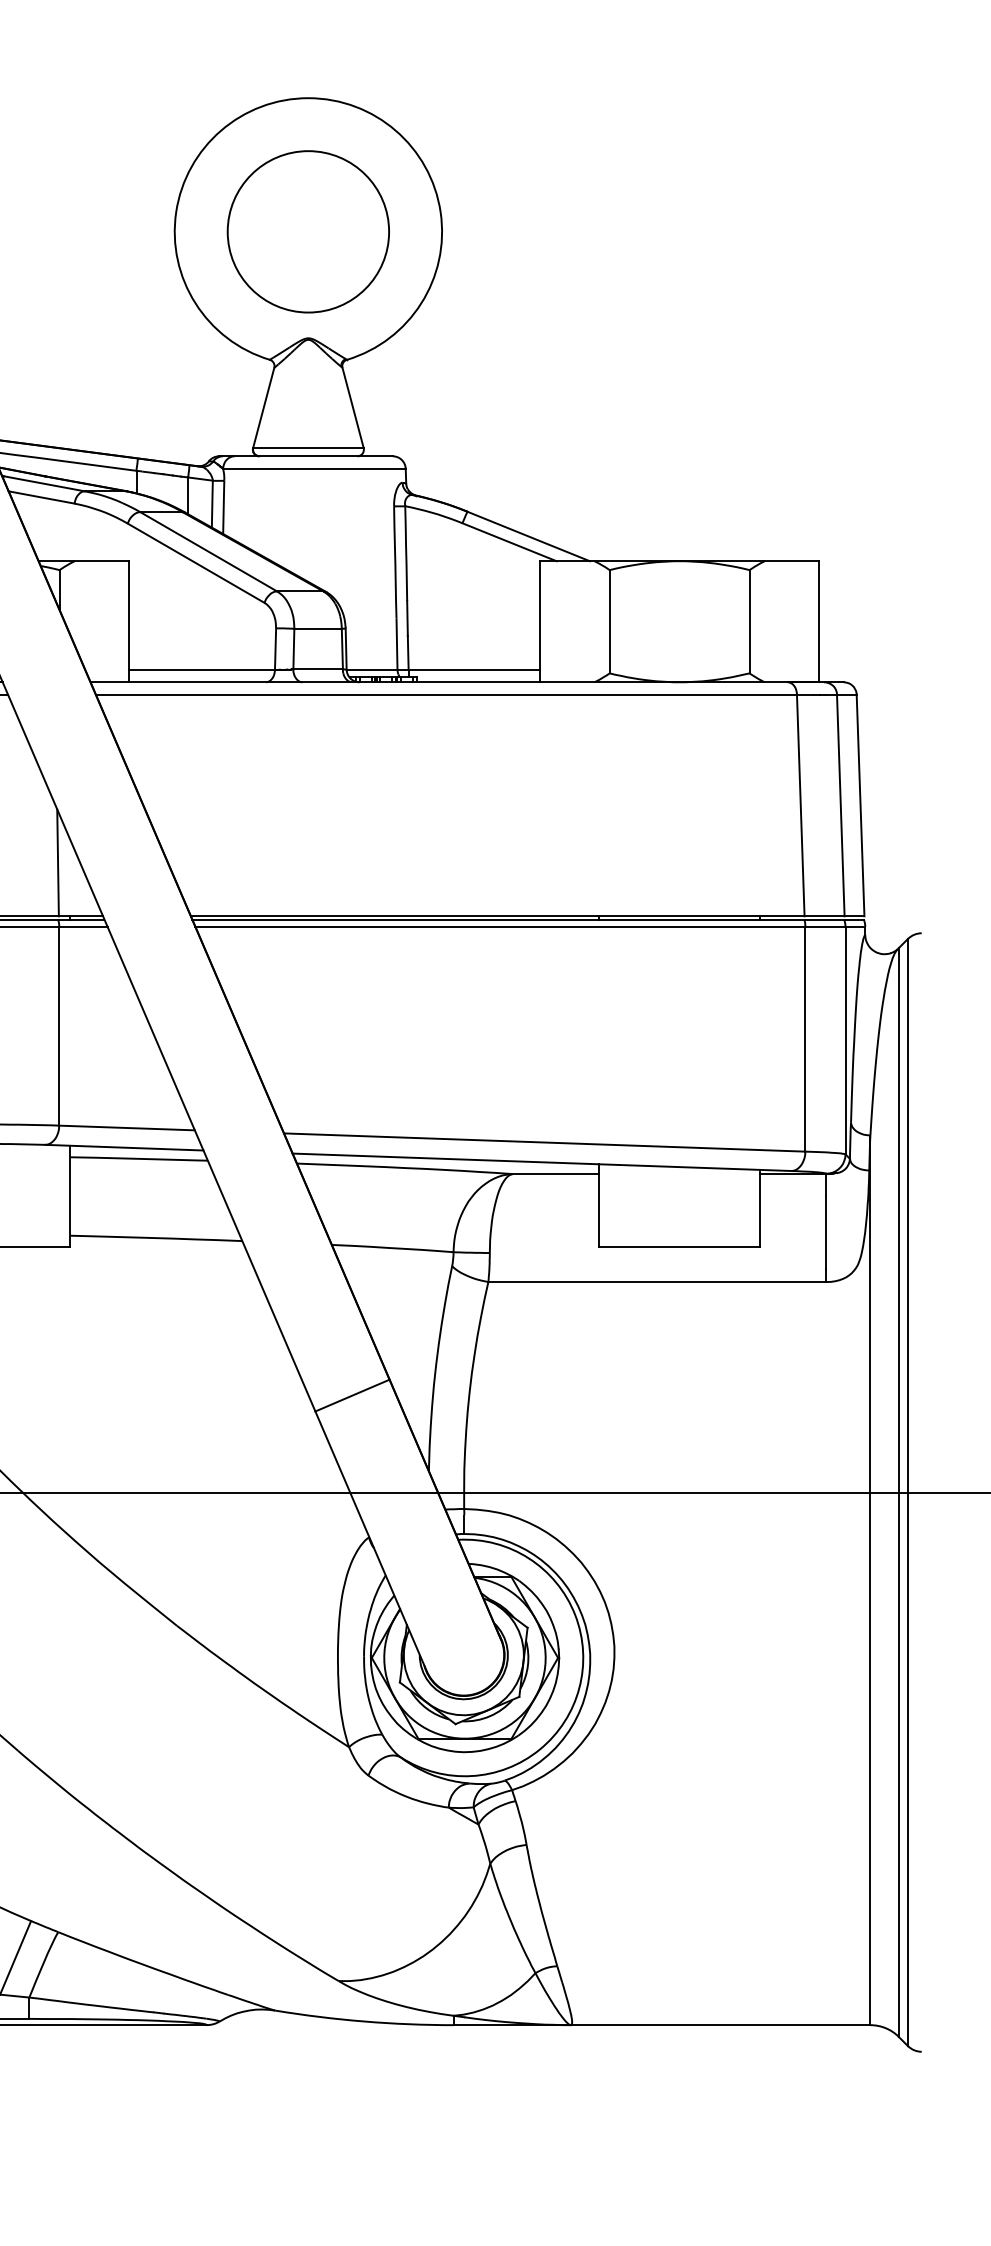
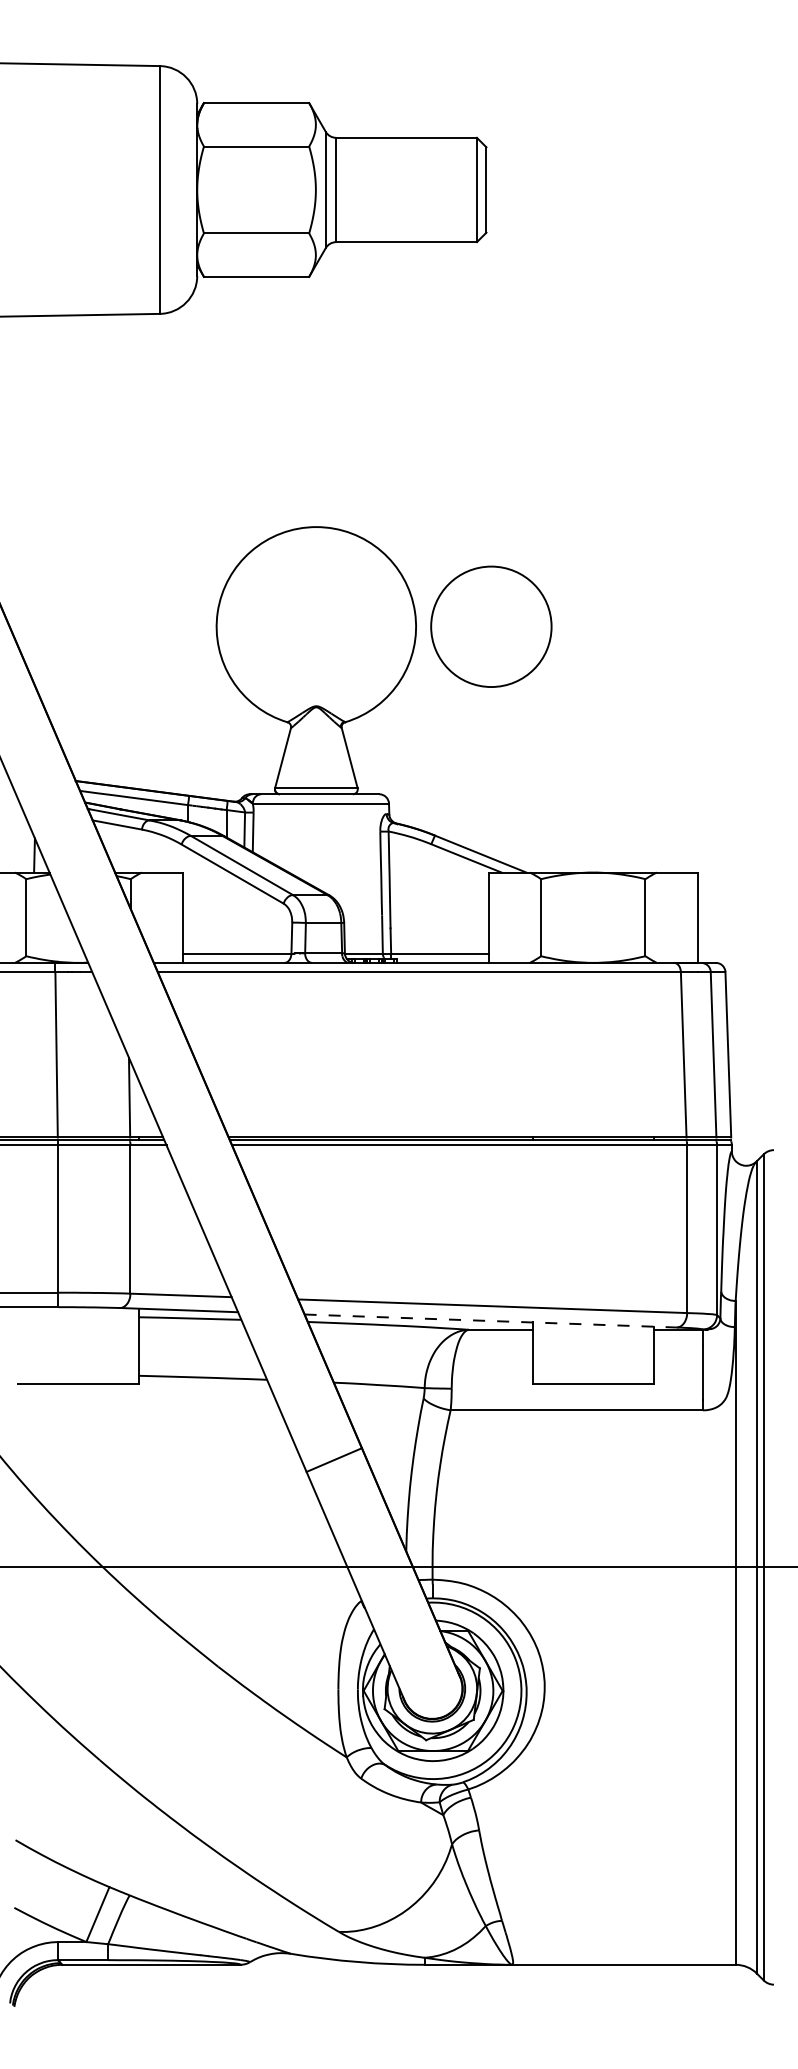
circle: (308, 231) -> (491, 626), moved
line: (543, 1162) -> (491, 1321), solid -> dashed
line: (351, 1394) -> (333, 1459), moved

